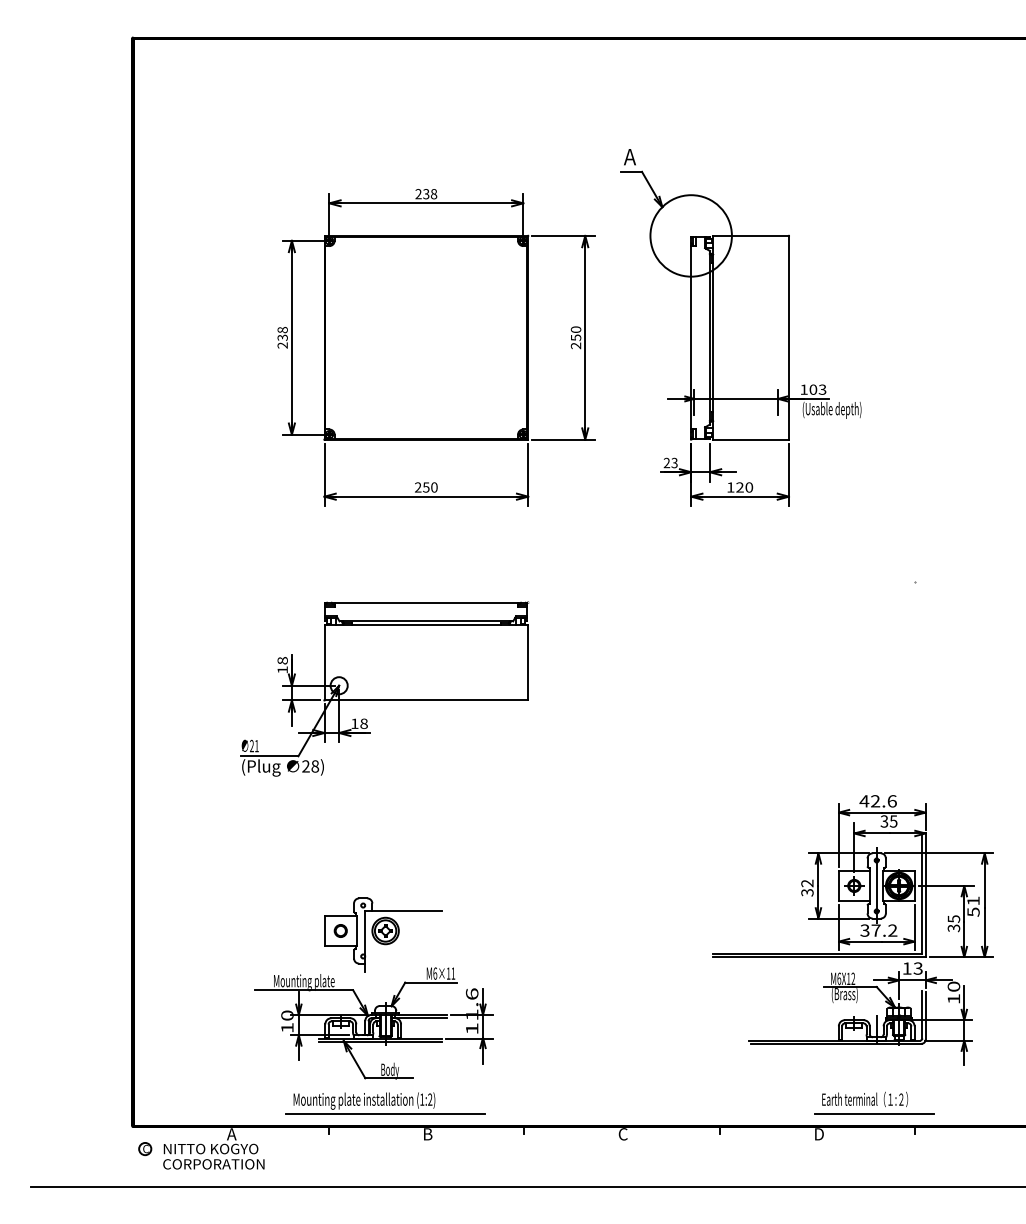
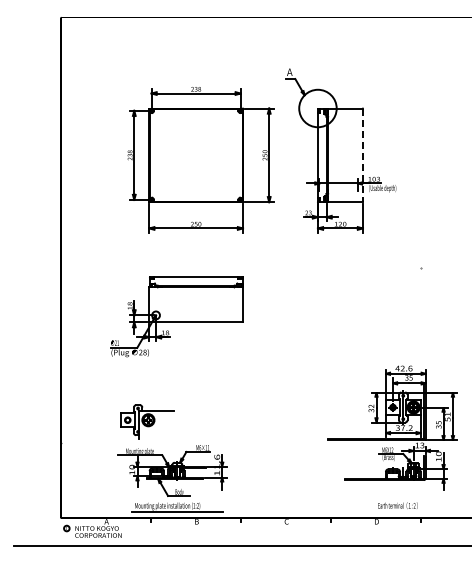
line: (788, 338) -> (362, 155), solid -> dashed
part: (383, 933) -> (147, 421), moved
line: (872, 1114) -> (401, 512), removed

